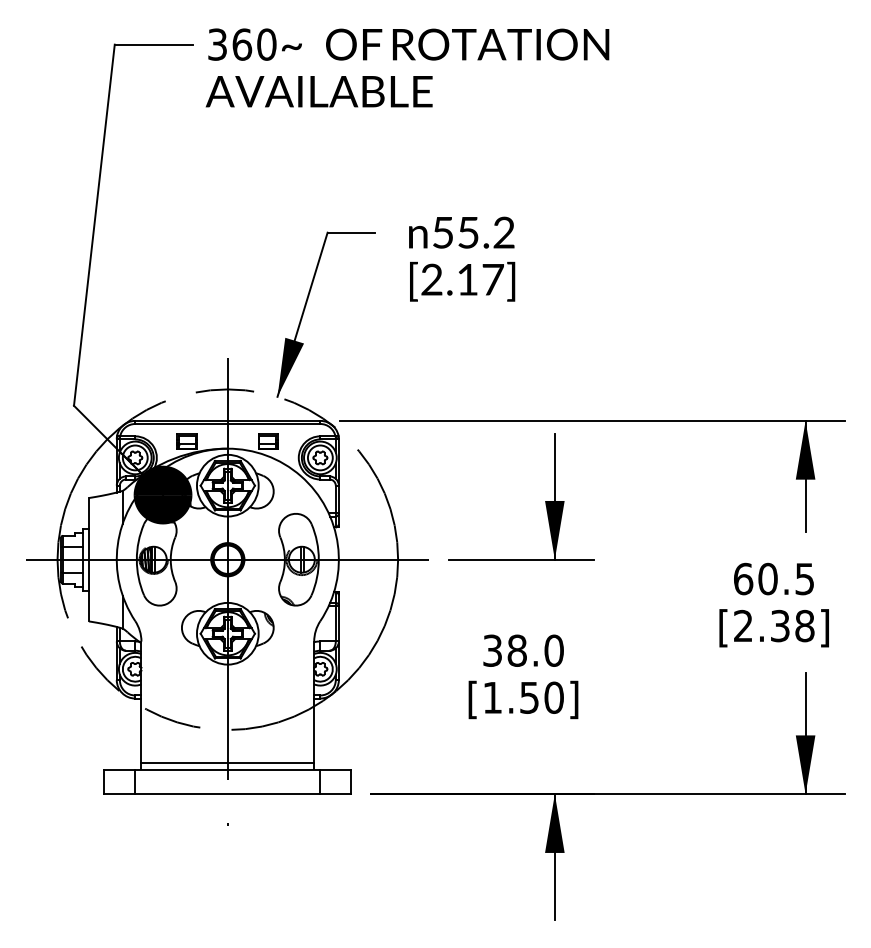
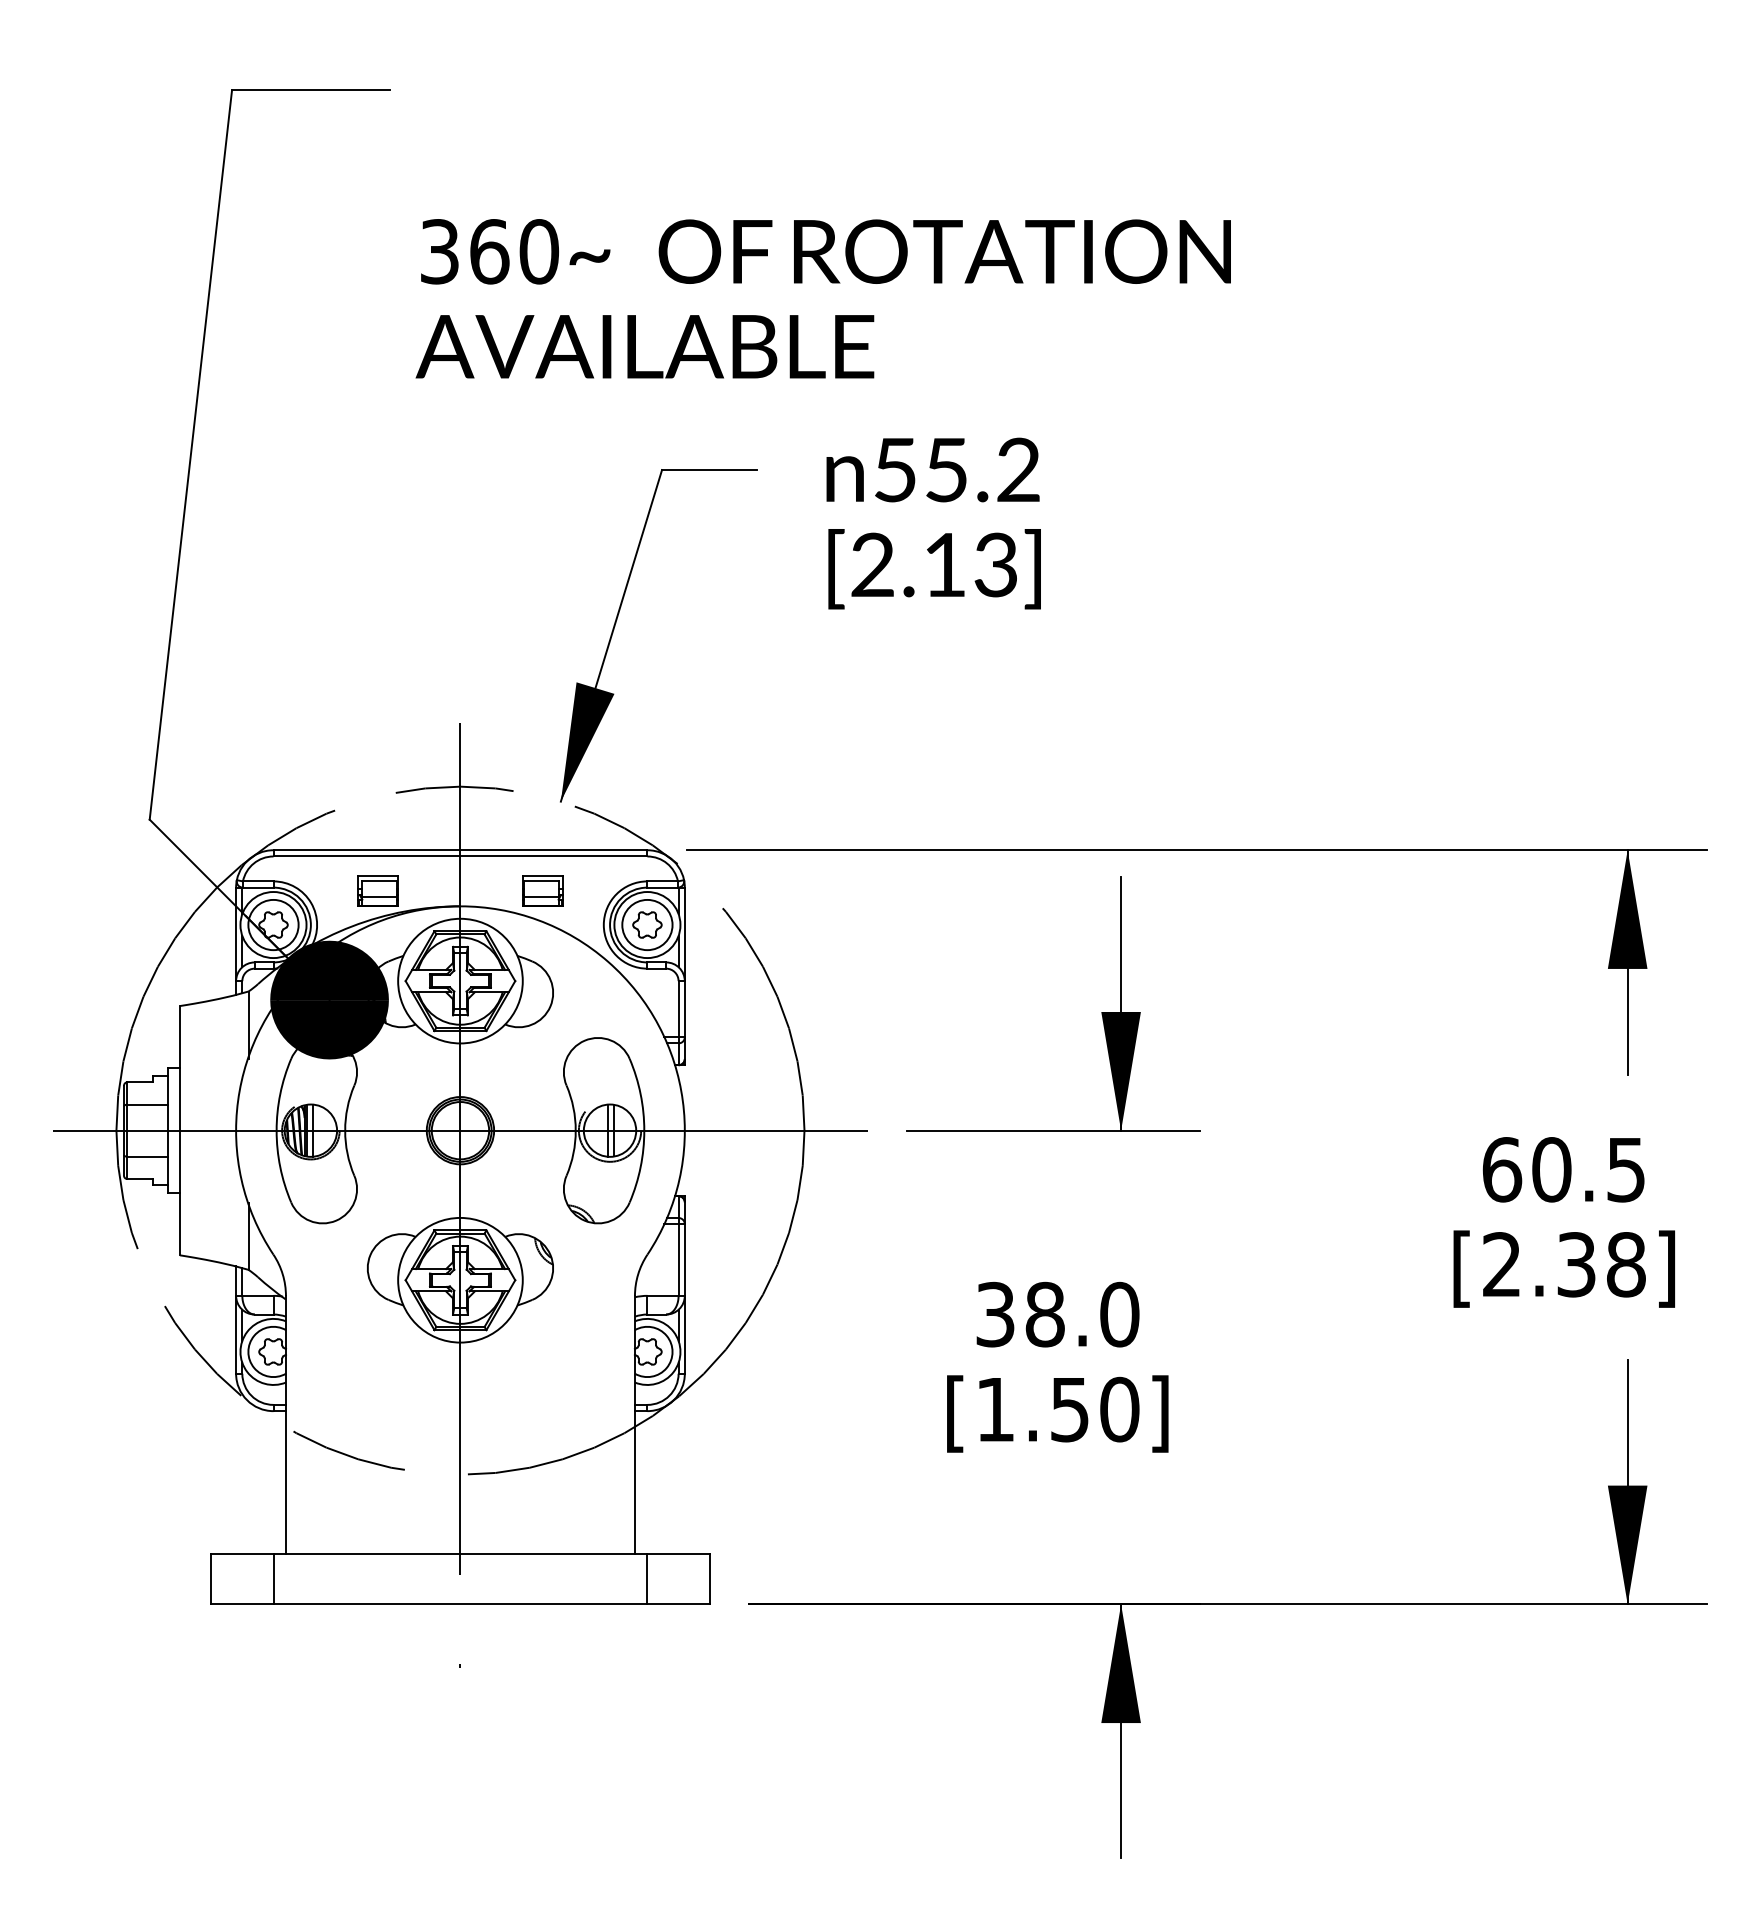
text: (407, 67) -> (823, 297), moved
text: (492, 279) -> (995, 564), [2.17] -> [2.13]
line: (227, 763) -> (459, 1542), removed

